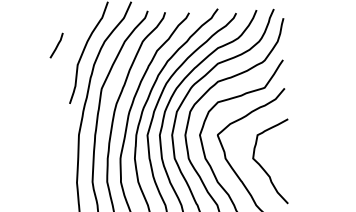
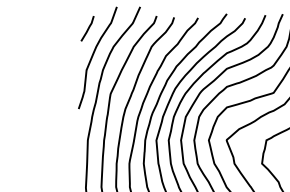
line: (56, 45) -> (87, 28), moved

